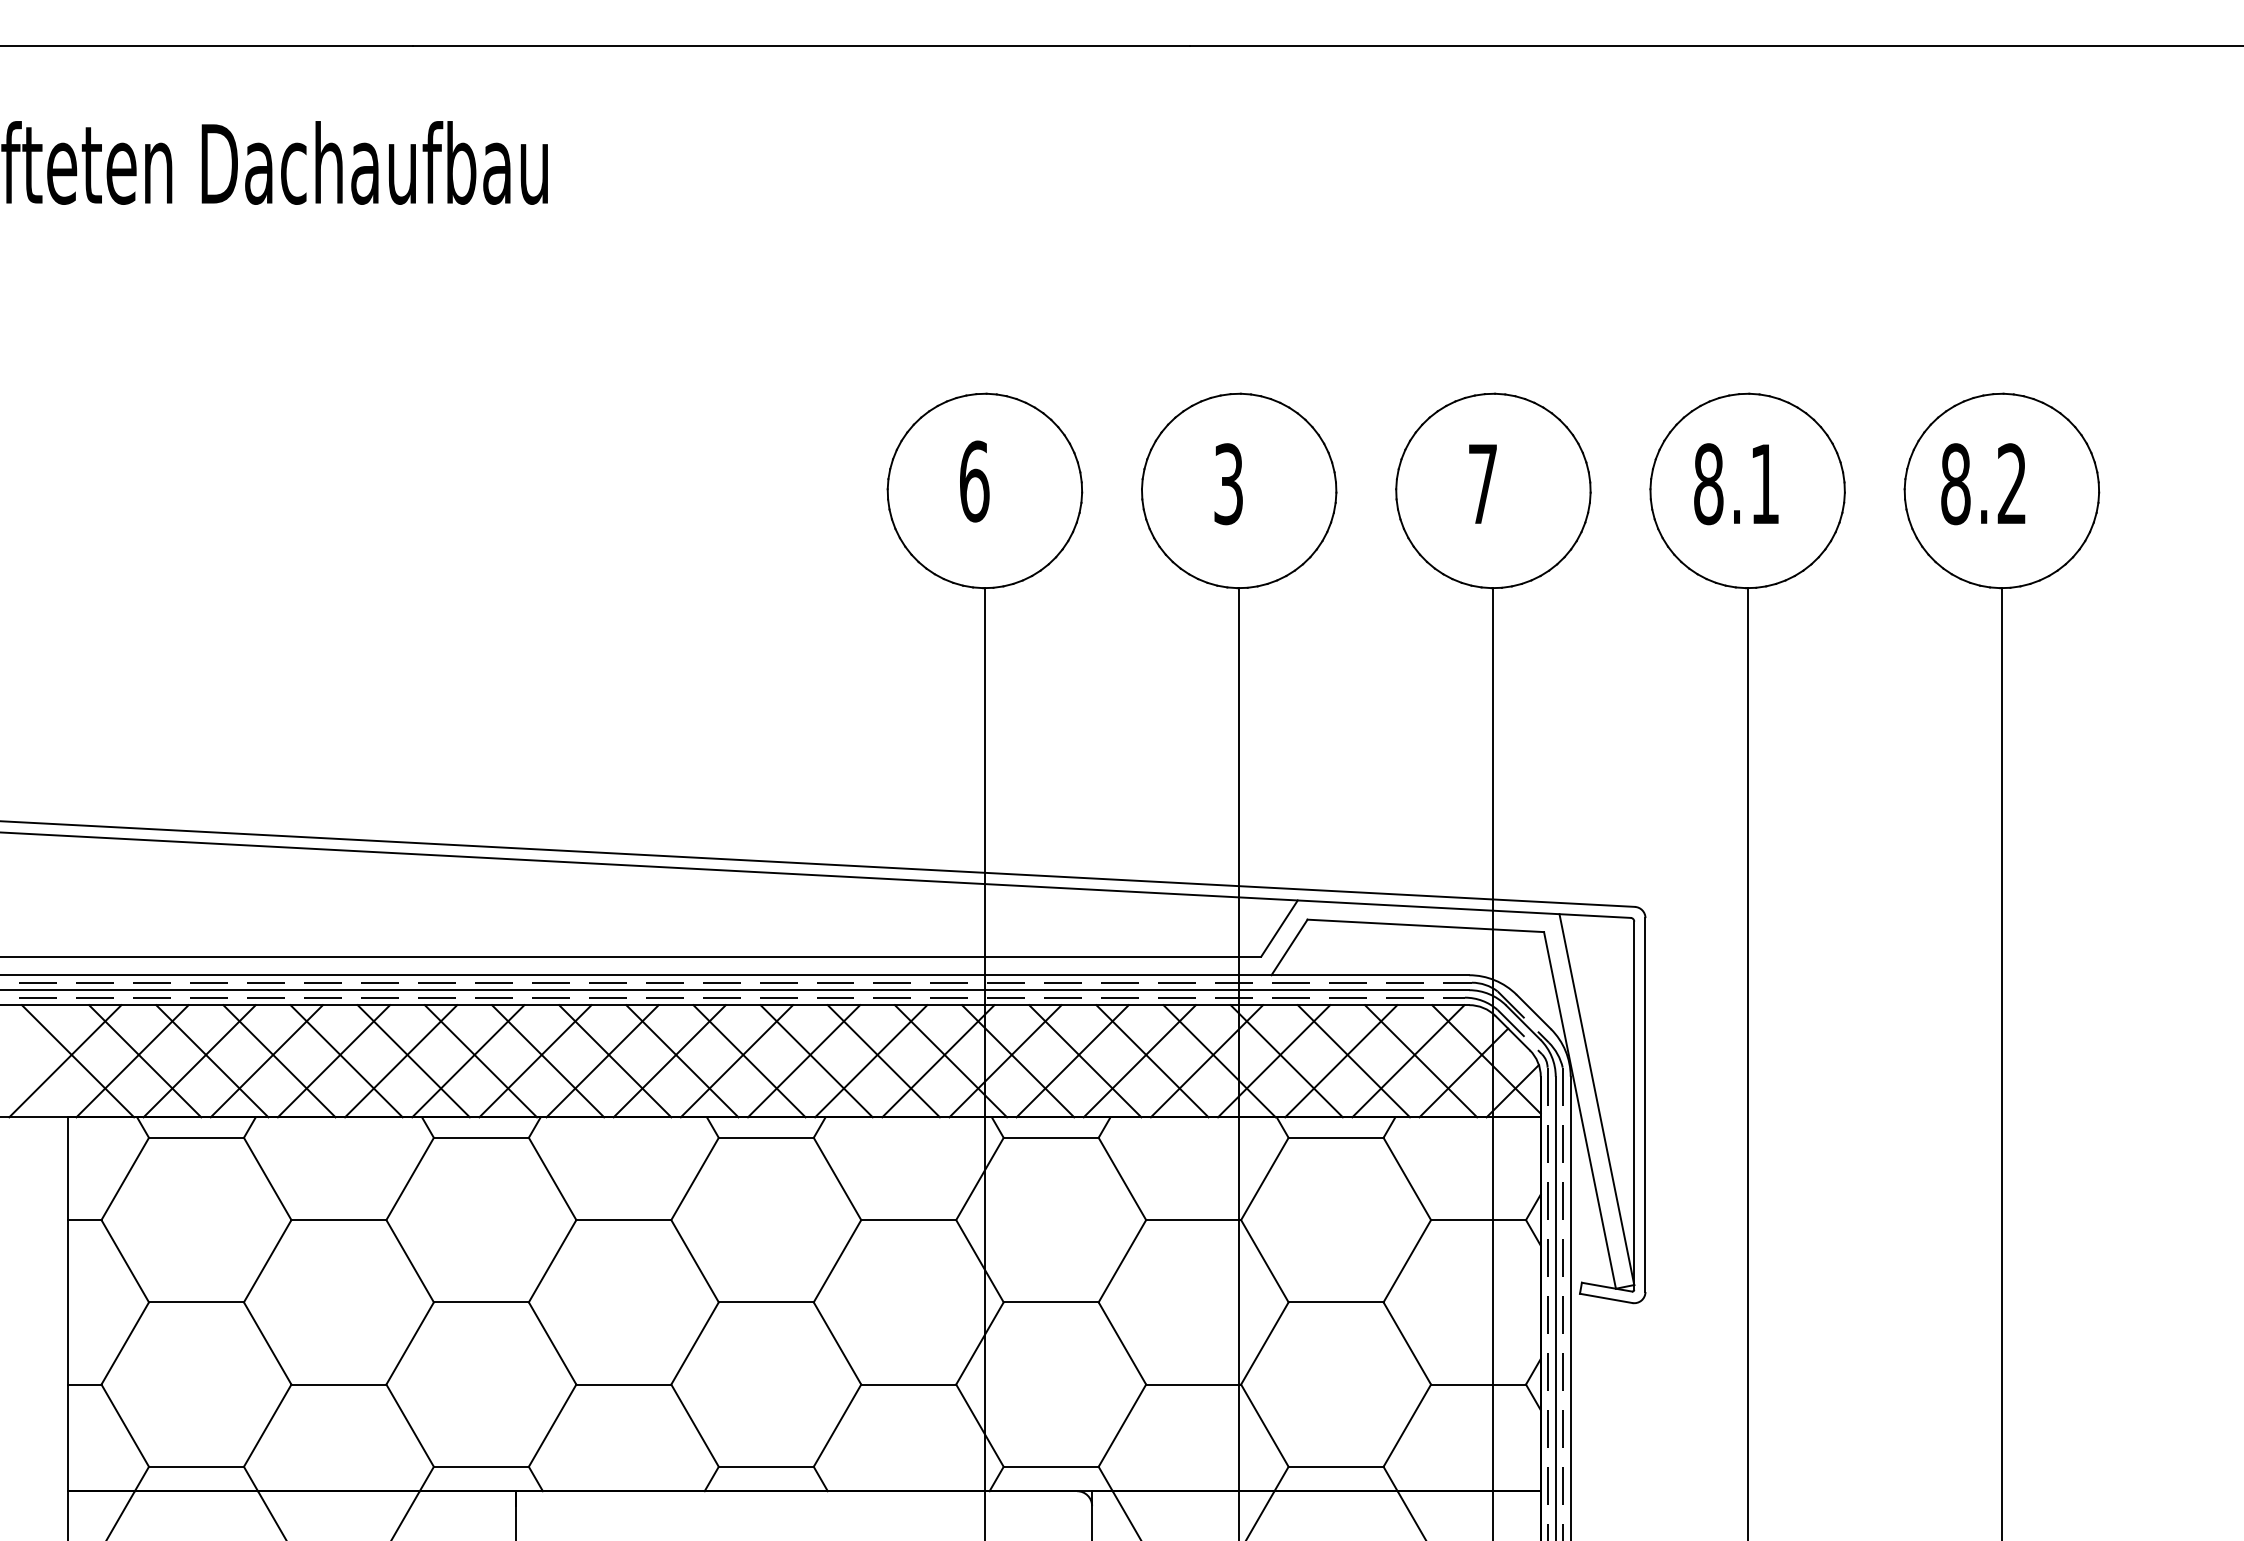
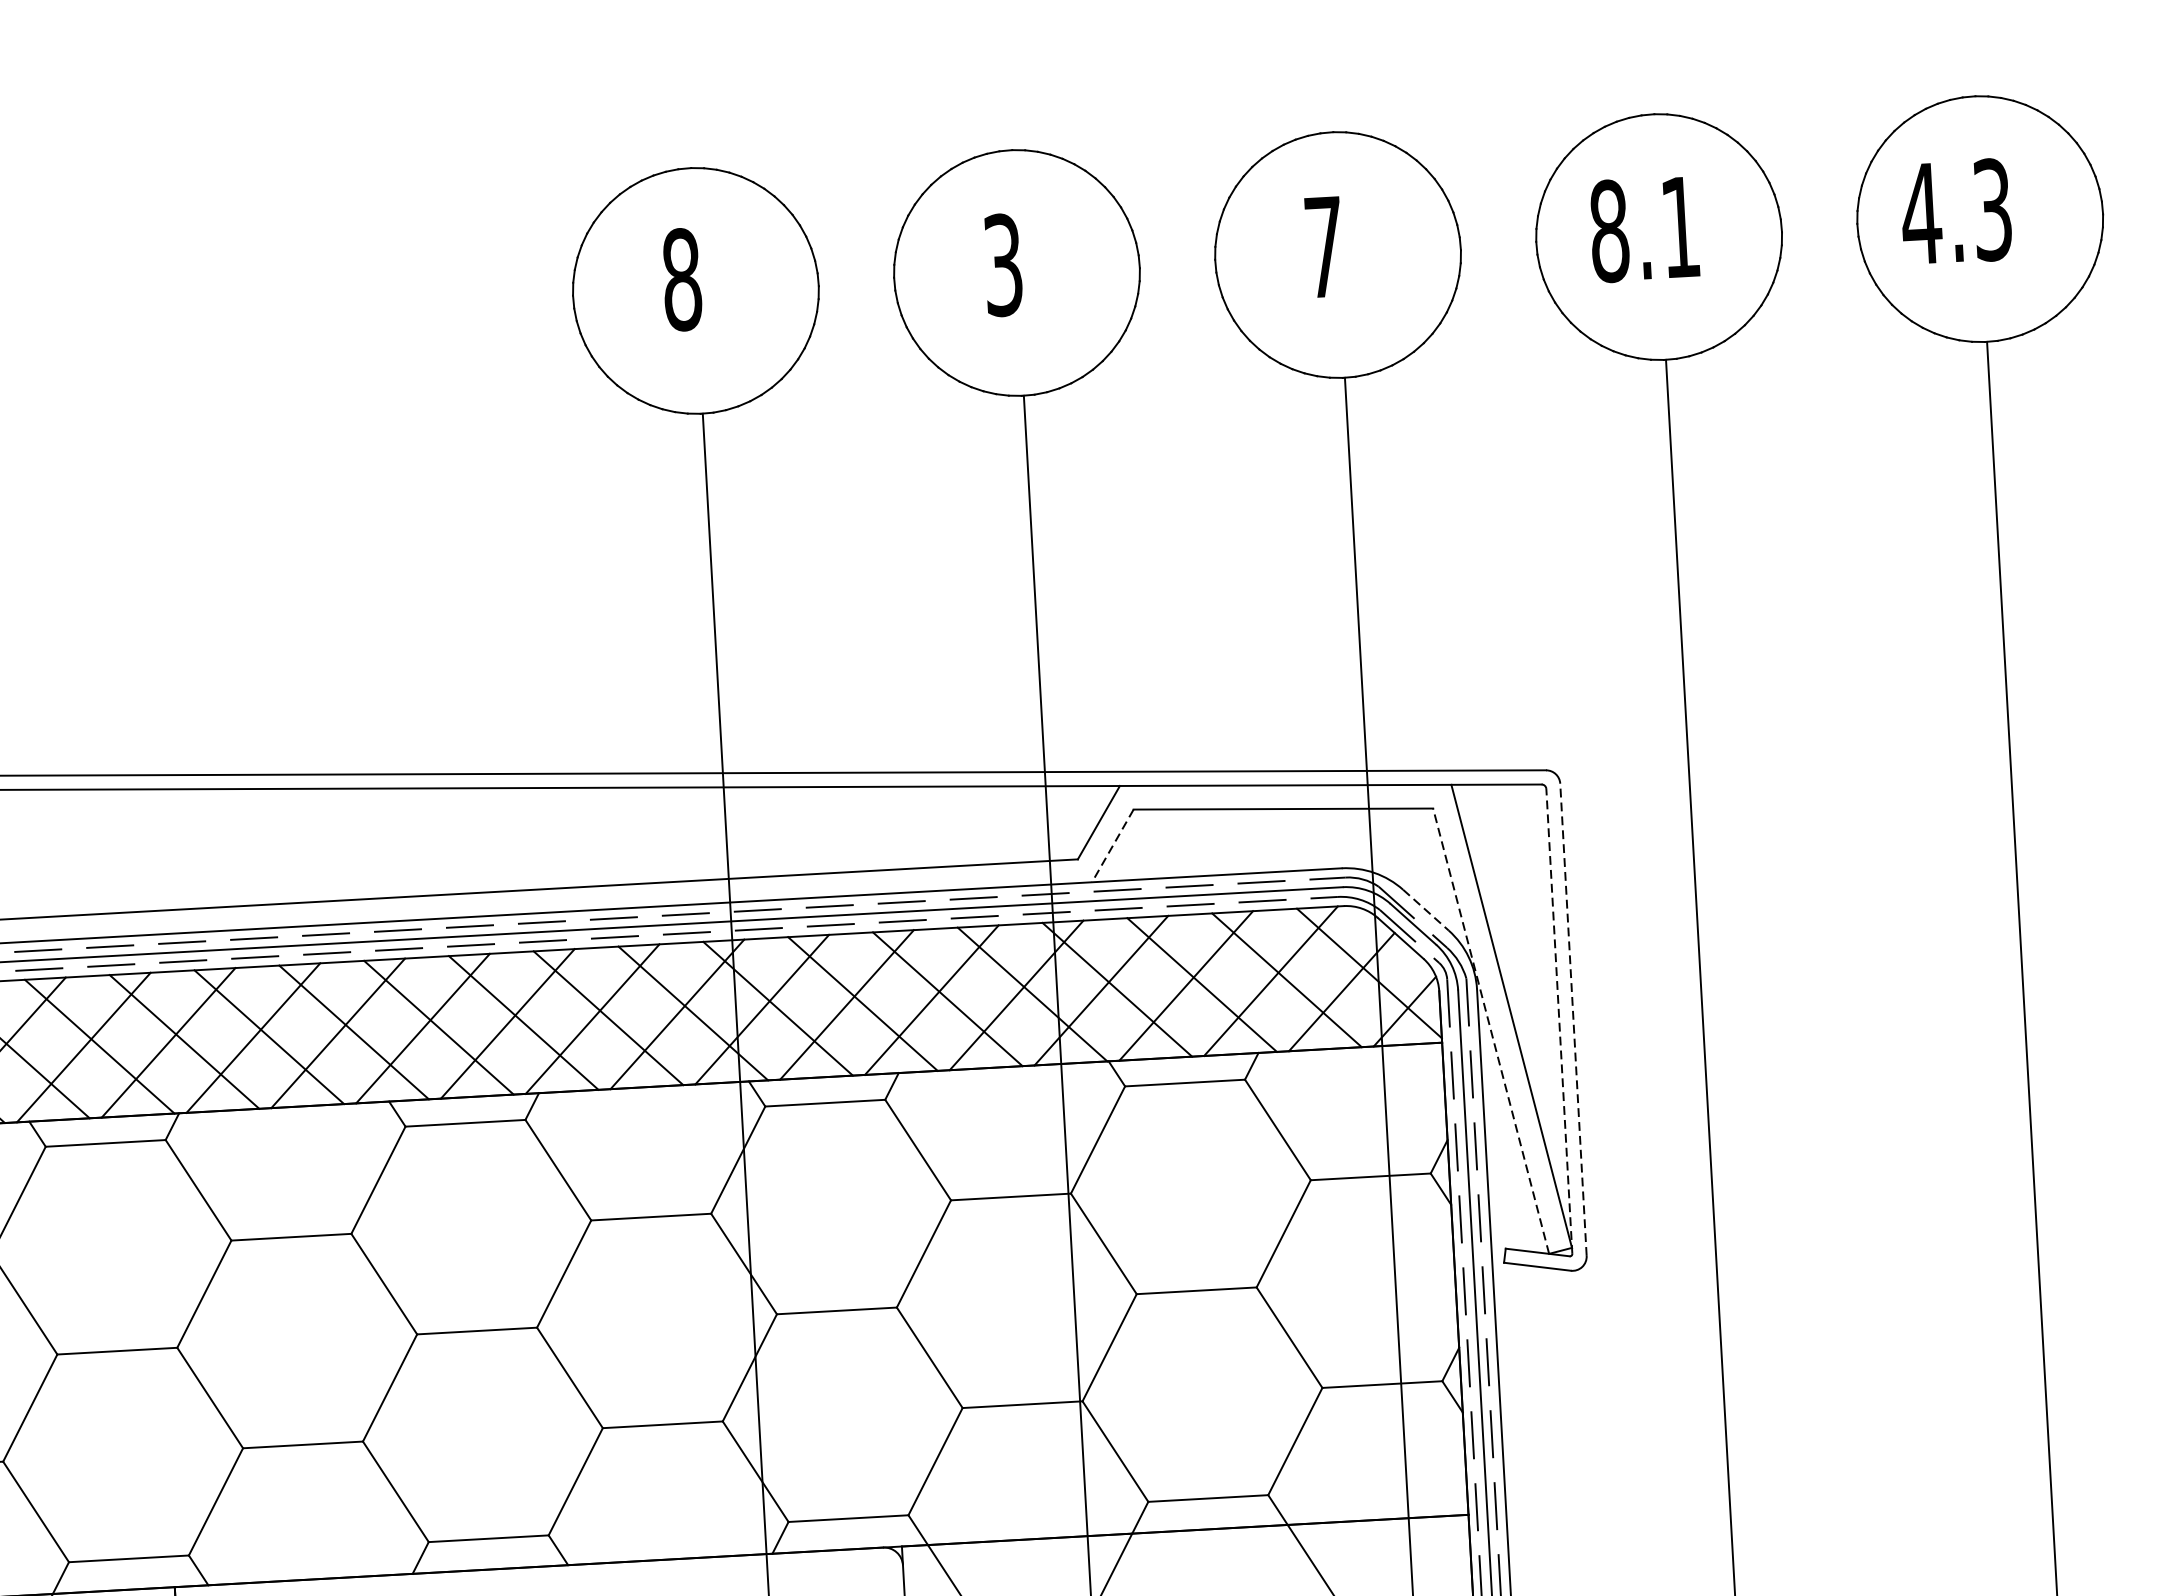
text: (974, 481) -> (682, 279), 6 -> 8
text: (1983, 484) -> (1956, 212), 8.2 -> 4.3
line: (1289, 947) -> (1112, 845), solid -> dashed
line: (1534, 1012) -> (1426, 910), solid -> dashed
line: (1634, 1105) -> (1559, 1021), solid -> dashed
line: (1645, 1105) -> (1573, 1020), solid -> dashed
line: (1580, 1110) -> (1491, 1031), solid -> dashed

